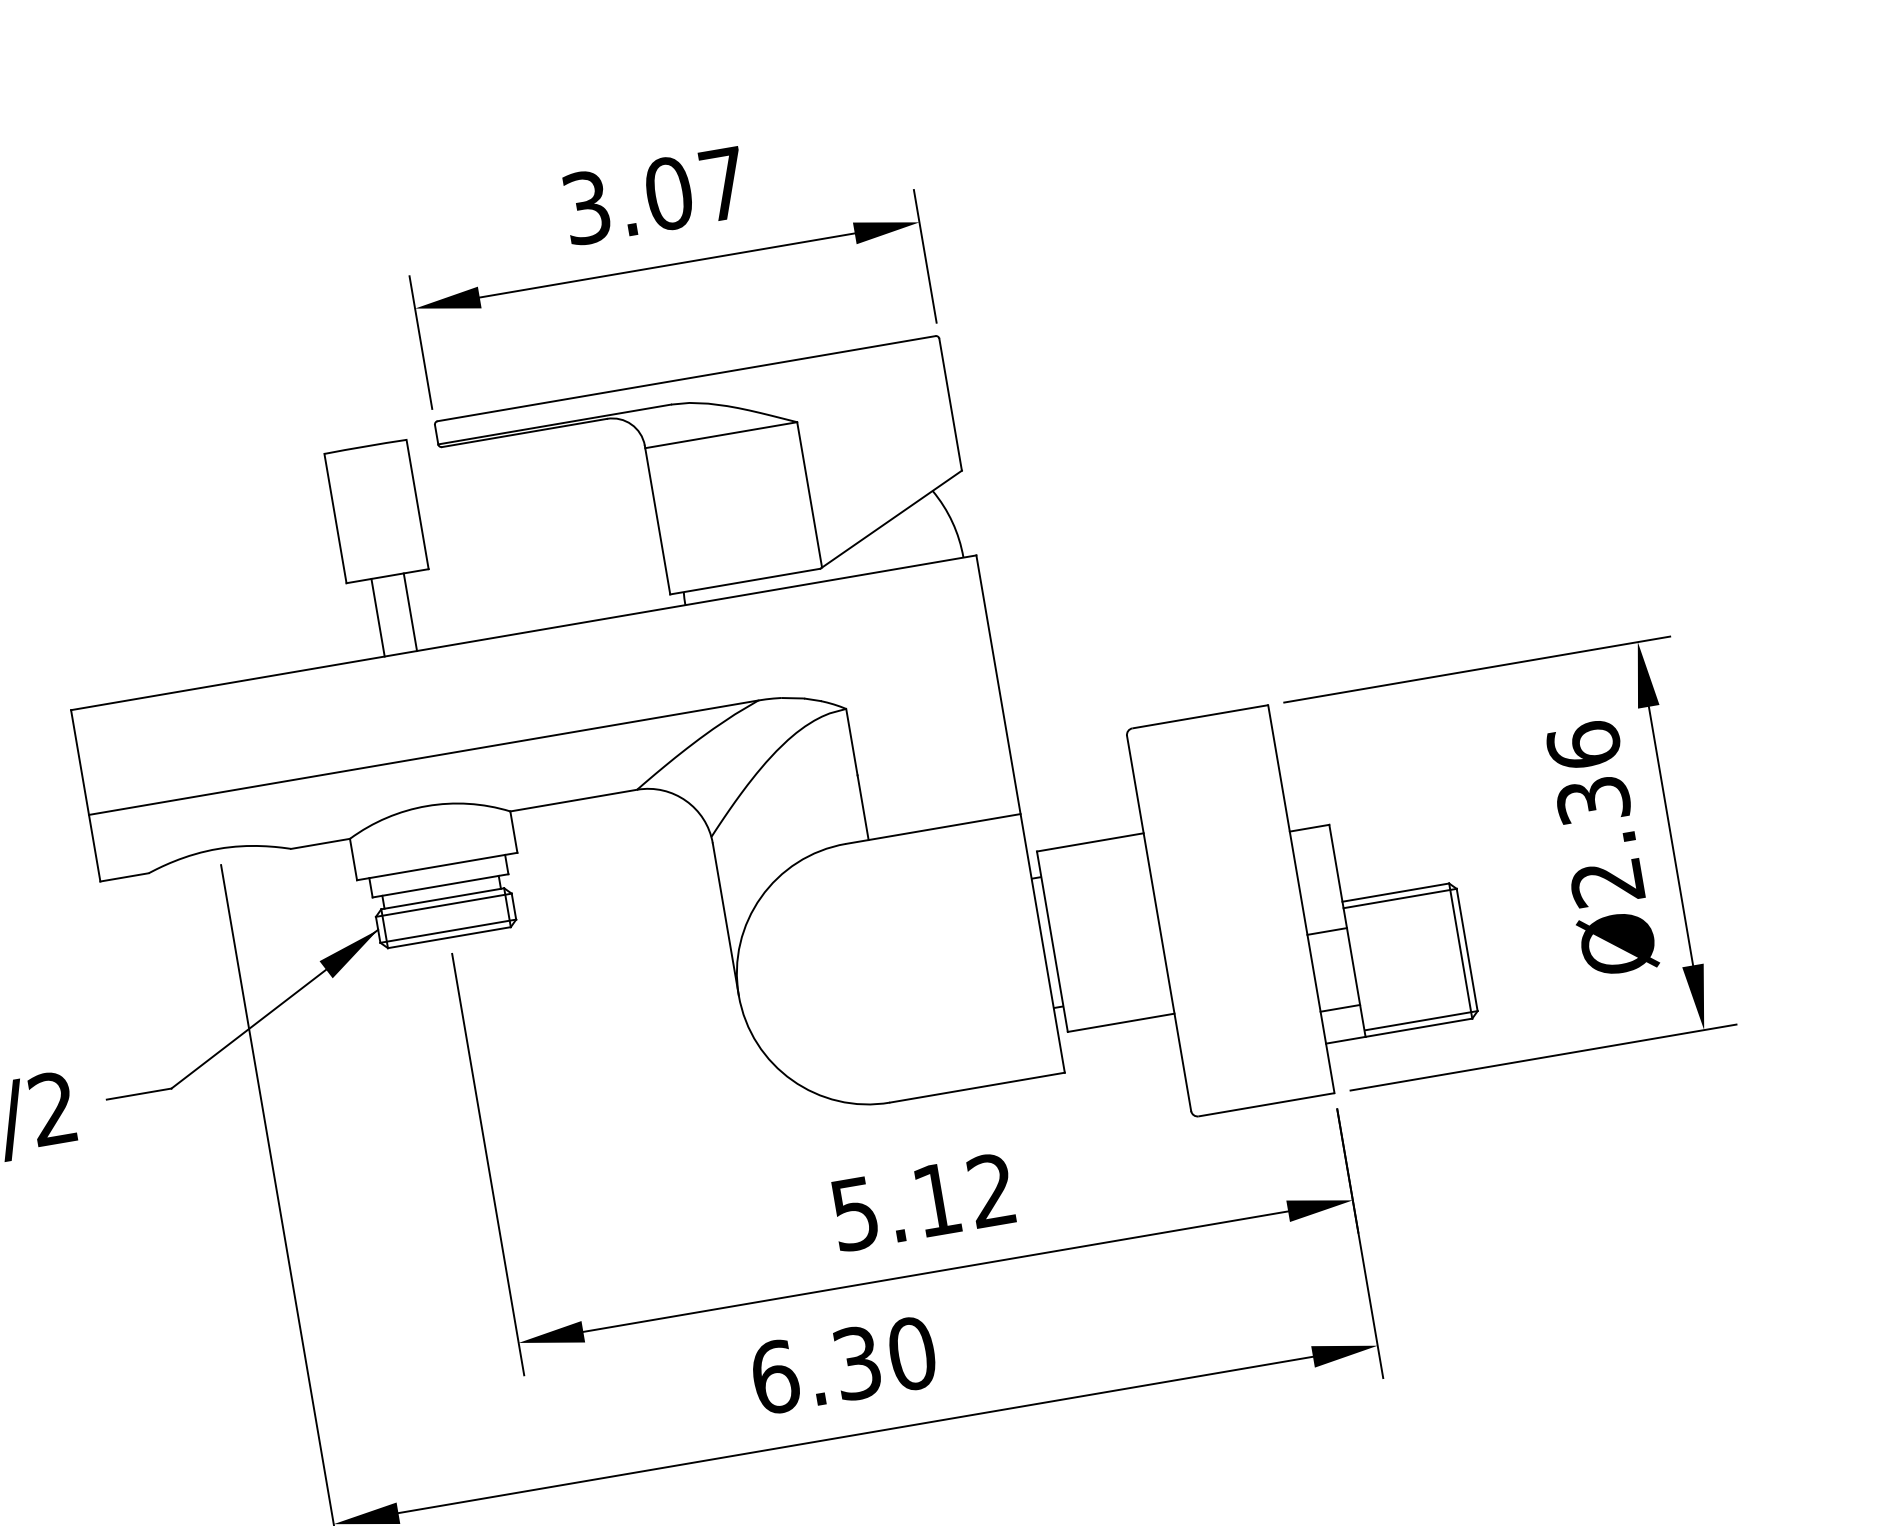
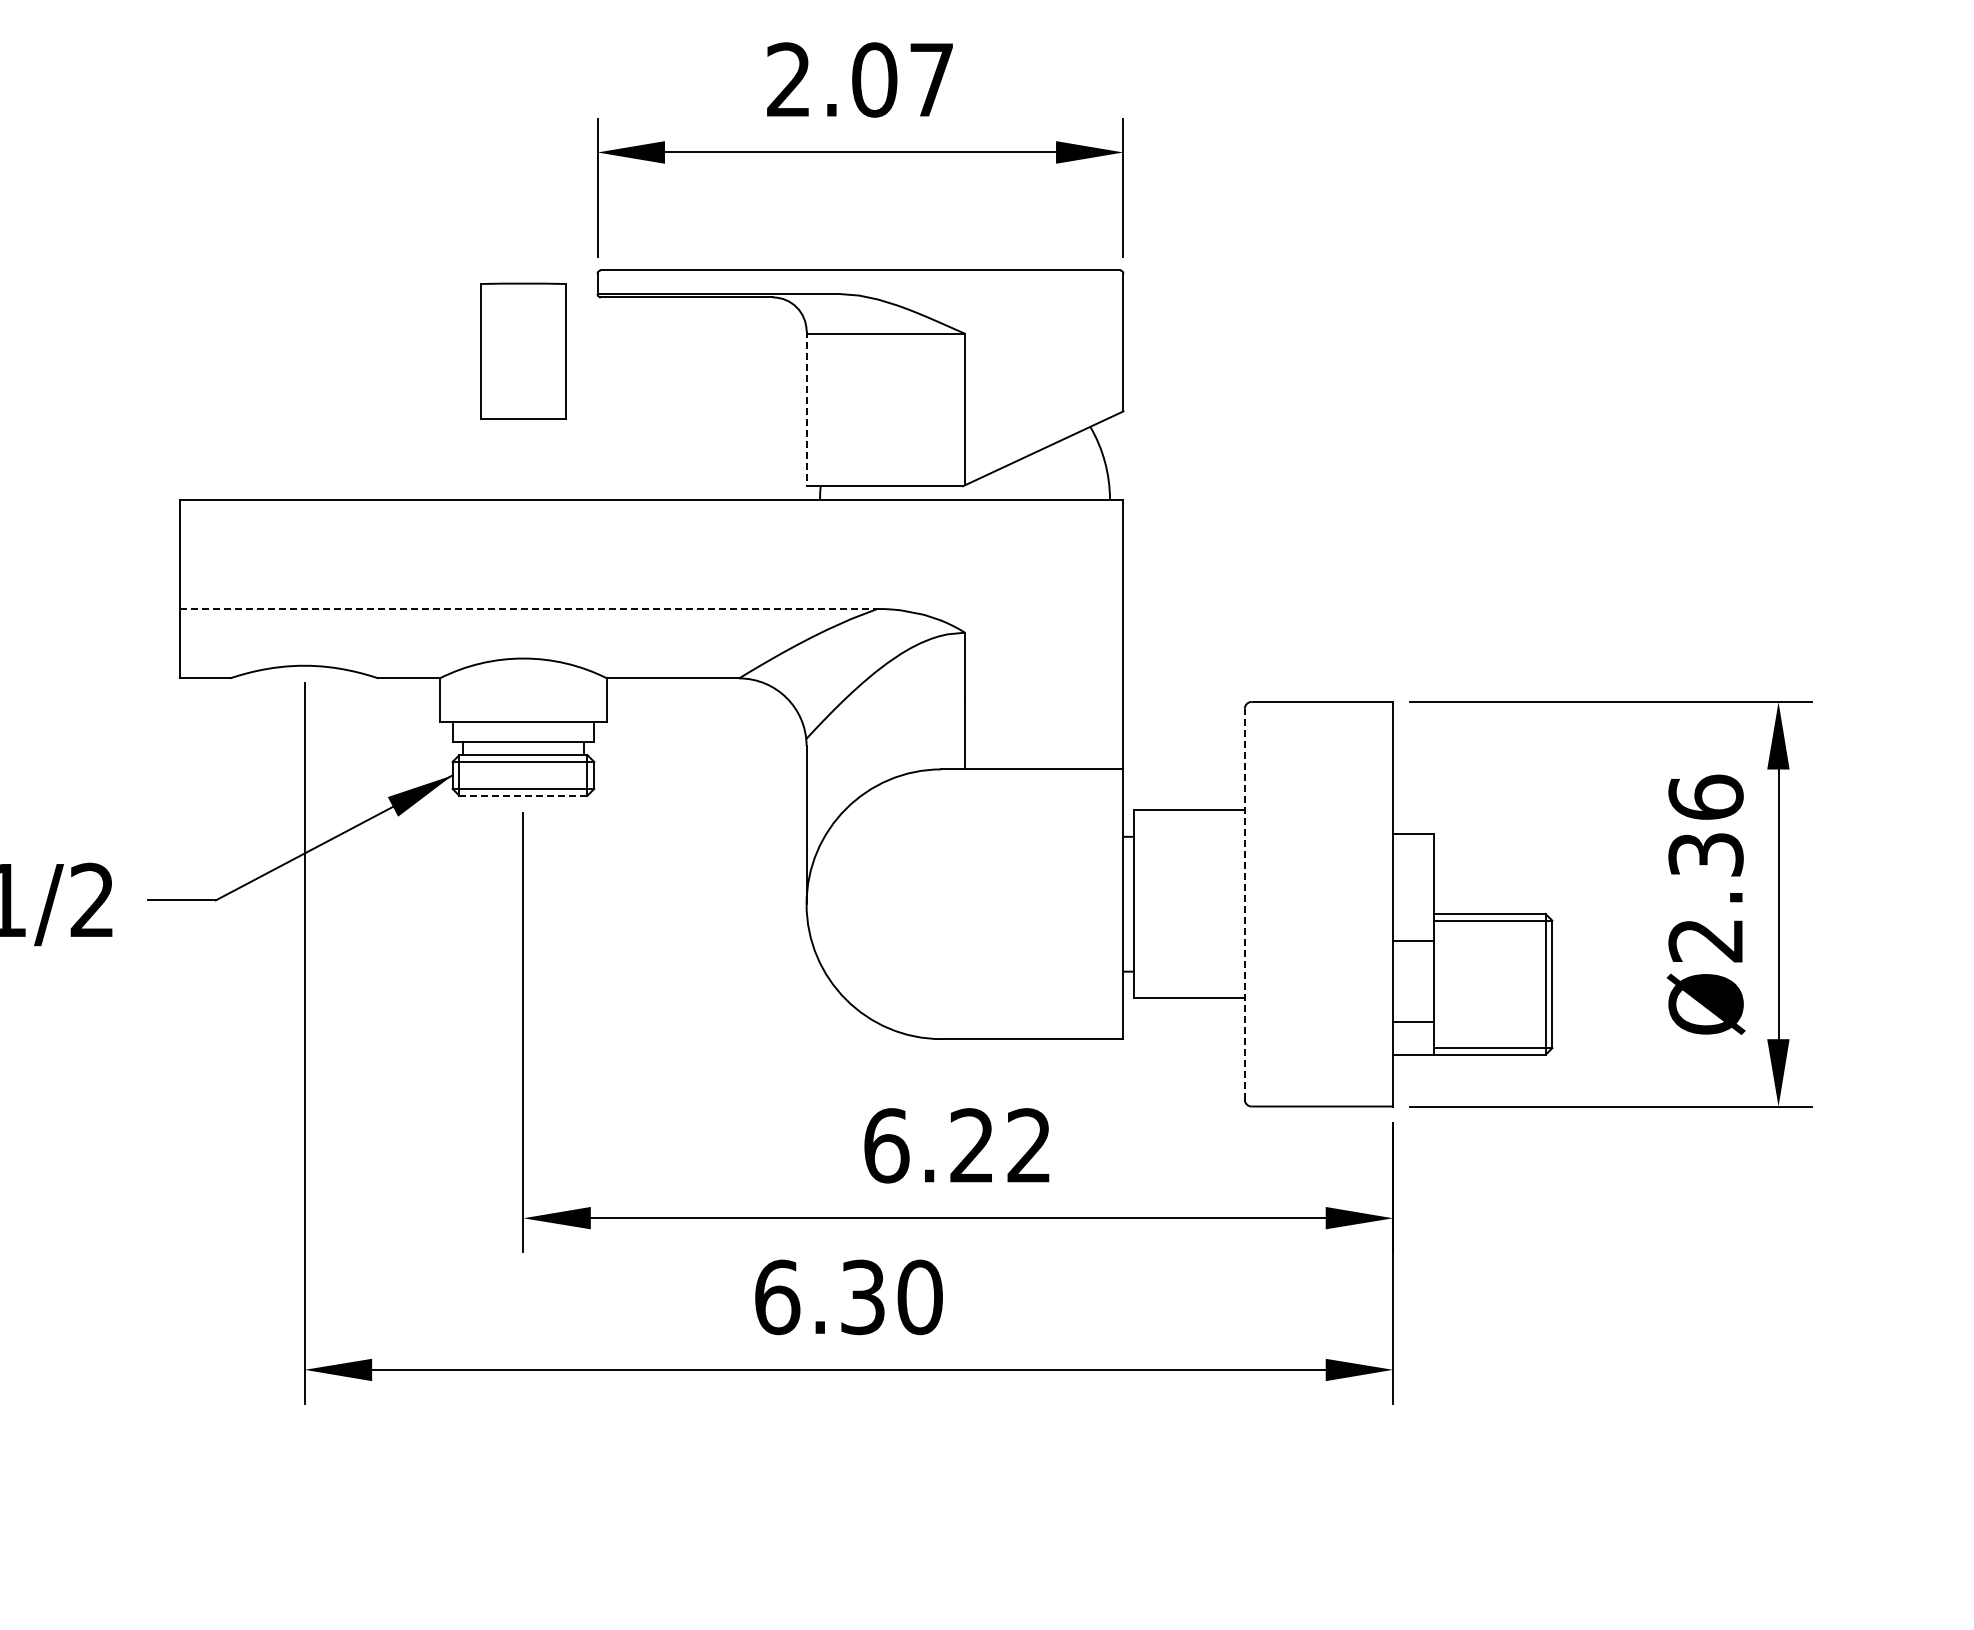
text: (586, 207) -> (788, 79), 3.07 -> 2.07
line: (657, 519) -> (806, 408), solid -> dashed
line: (410, 611) -> (540, 458), removed
line: (377, 617) -> (506, 458), removed
line: (423, 757) -> (528, 608), solid -> dashed
line: (1158, 923) -> (1244, 904), solid -> dashed
line: (448, 937) -> (522, 795), solid -> dashed
text: (895, 1206) -> (928, 1145), 5.12 -> 6.22

